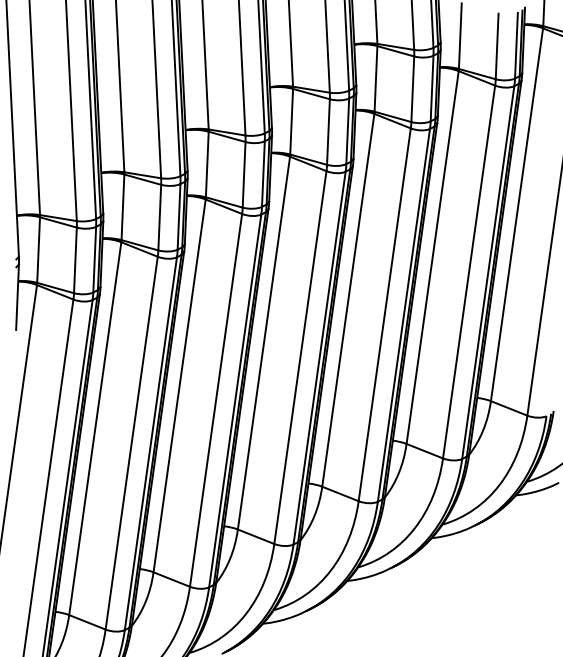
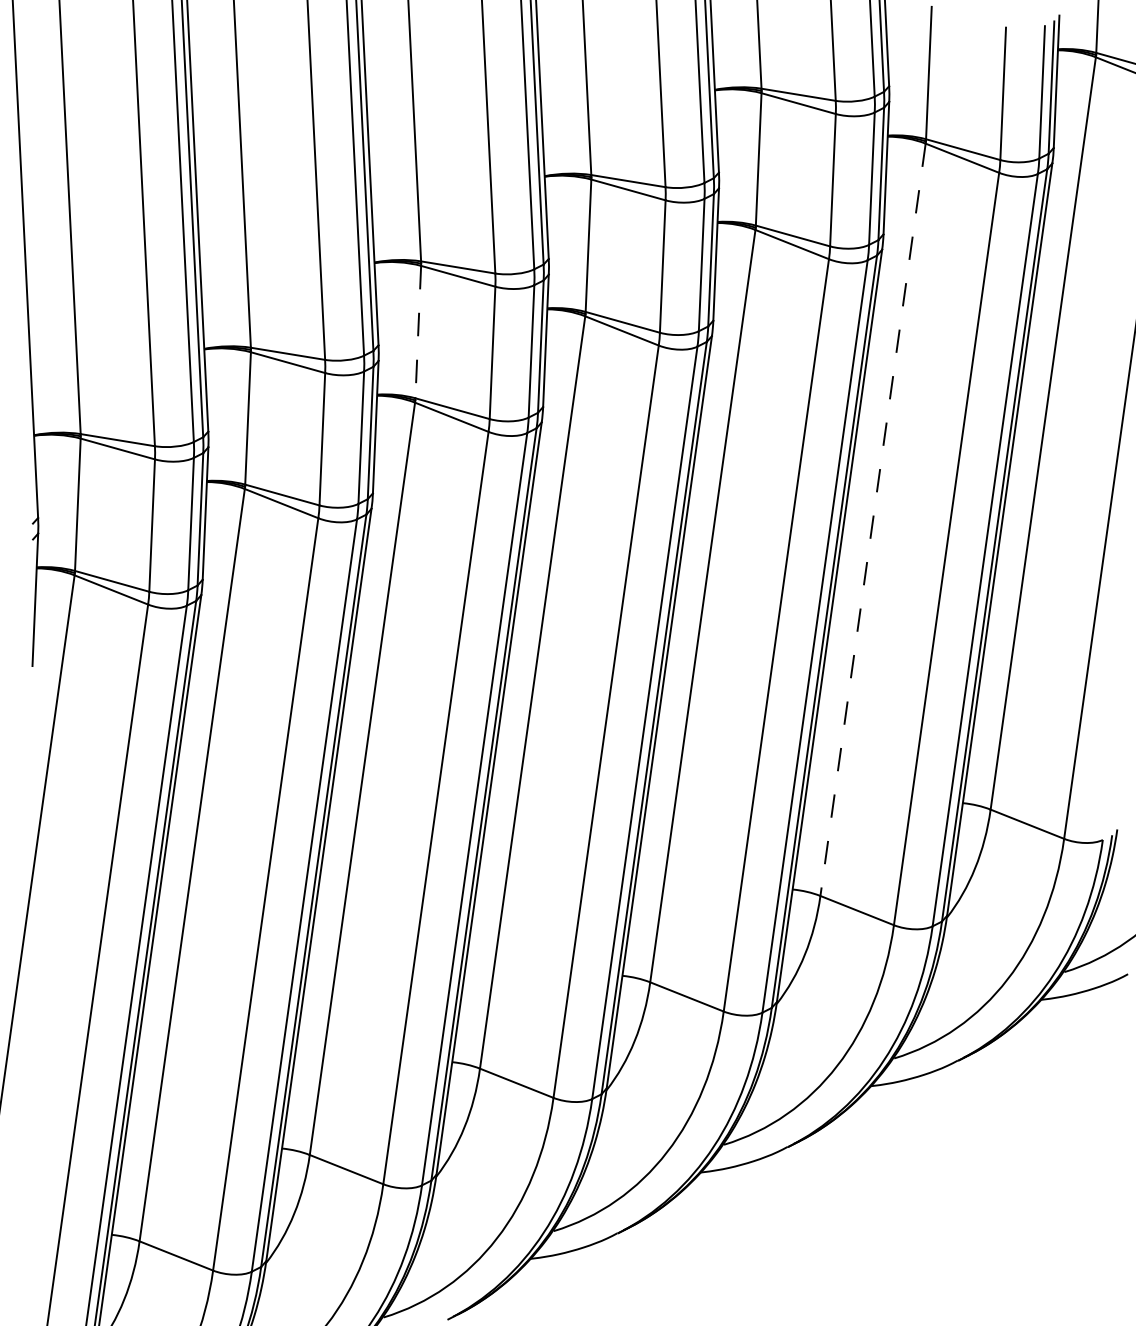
line: (207, 164) -> (418, 332), solid -> dashed
line: (432, 258) -> (872, 521), solid -> dashed

